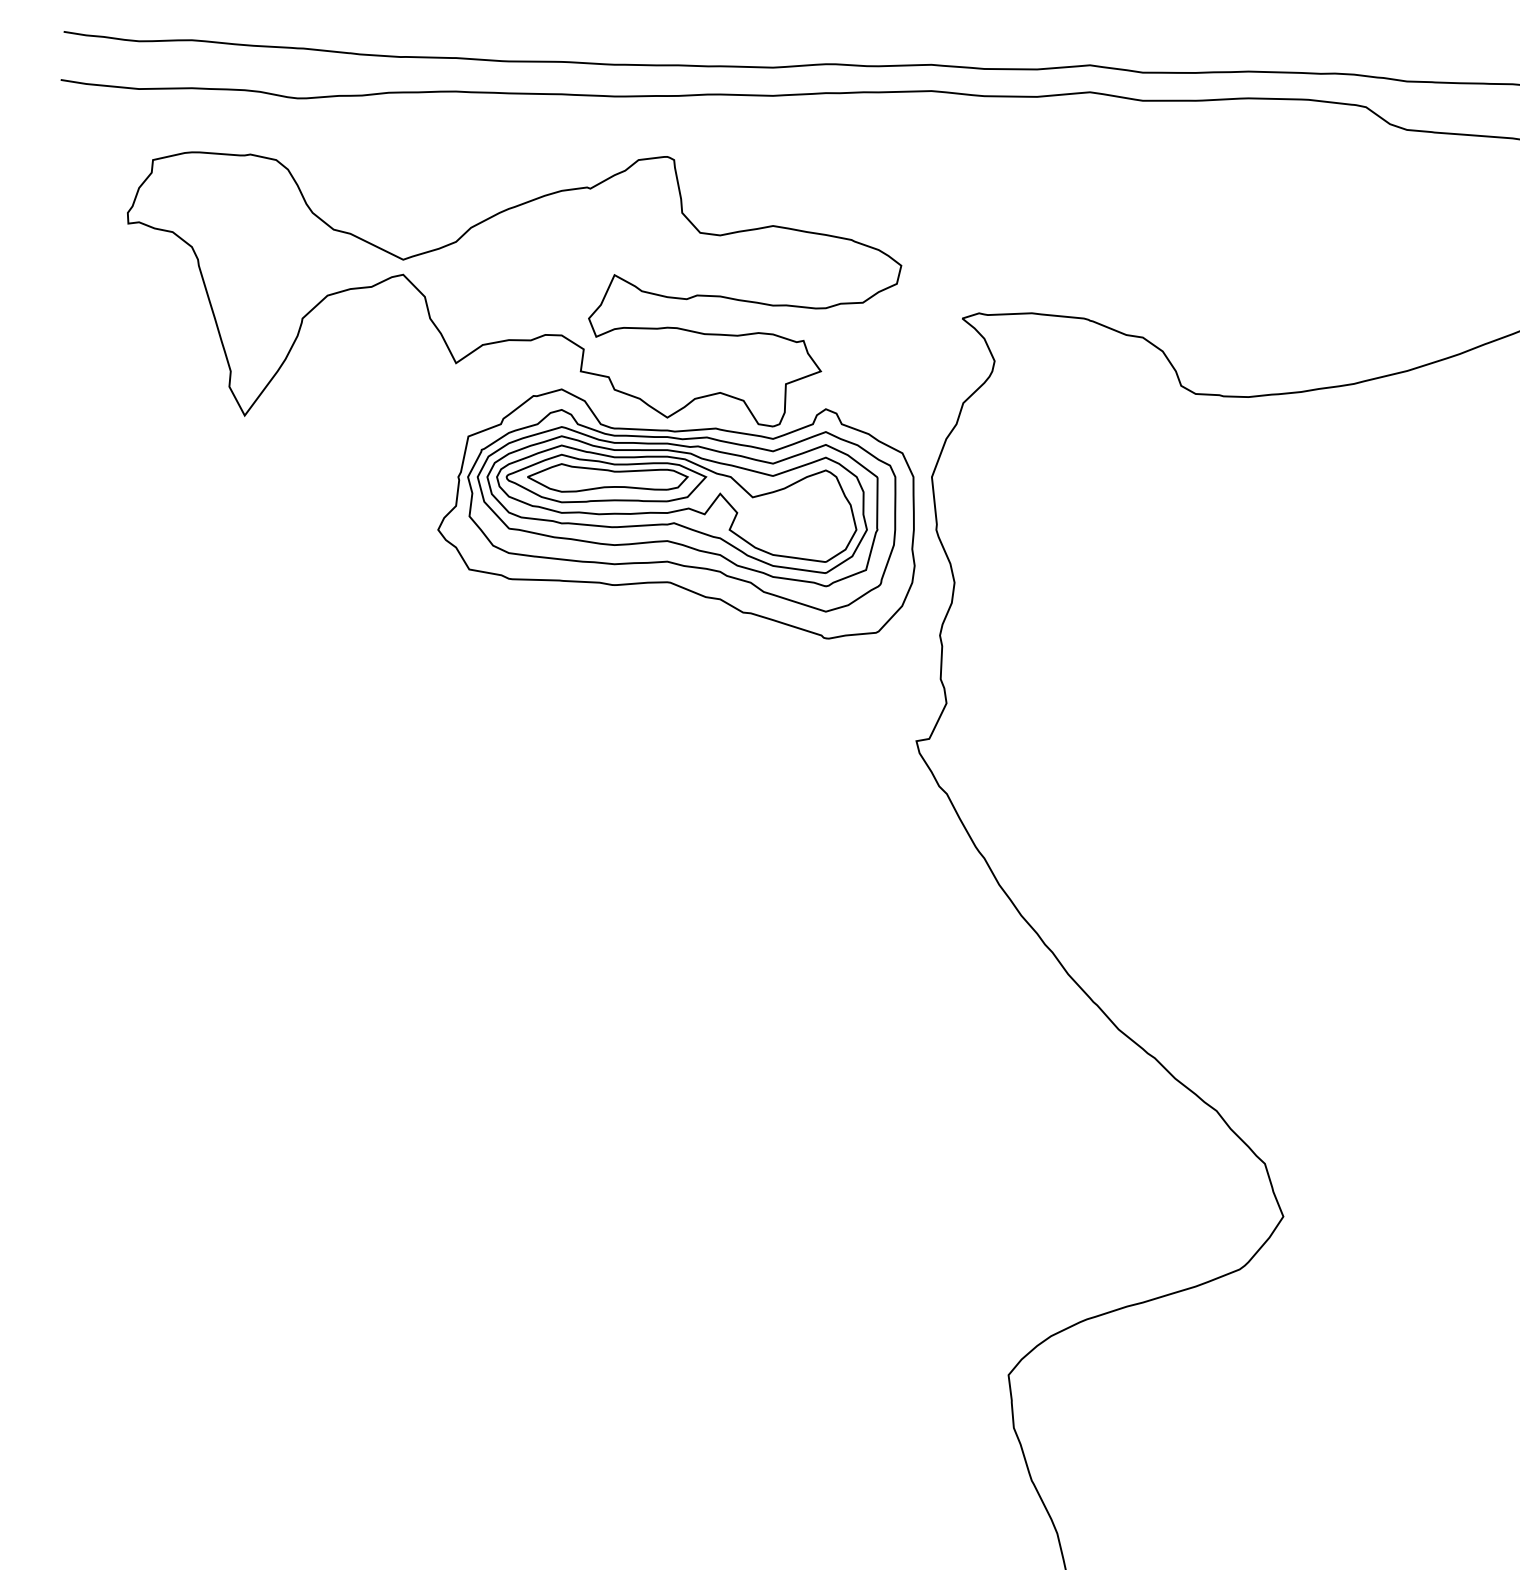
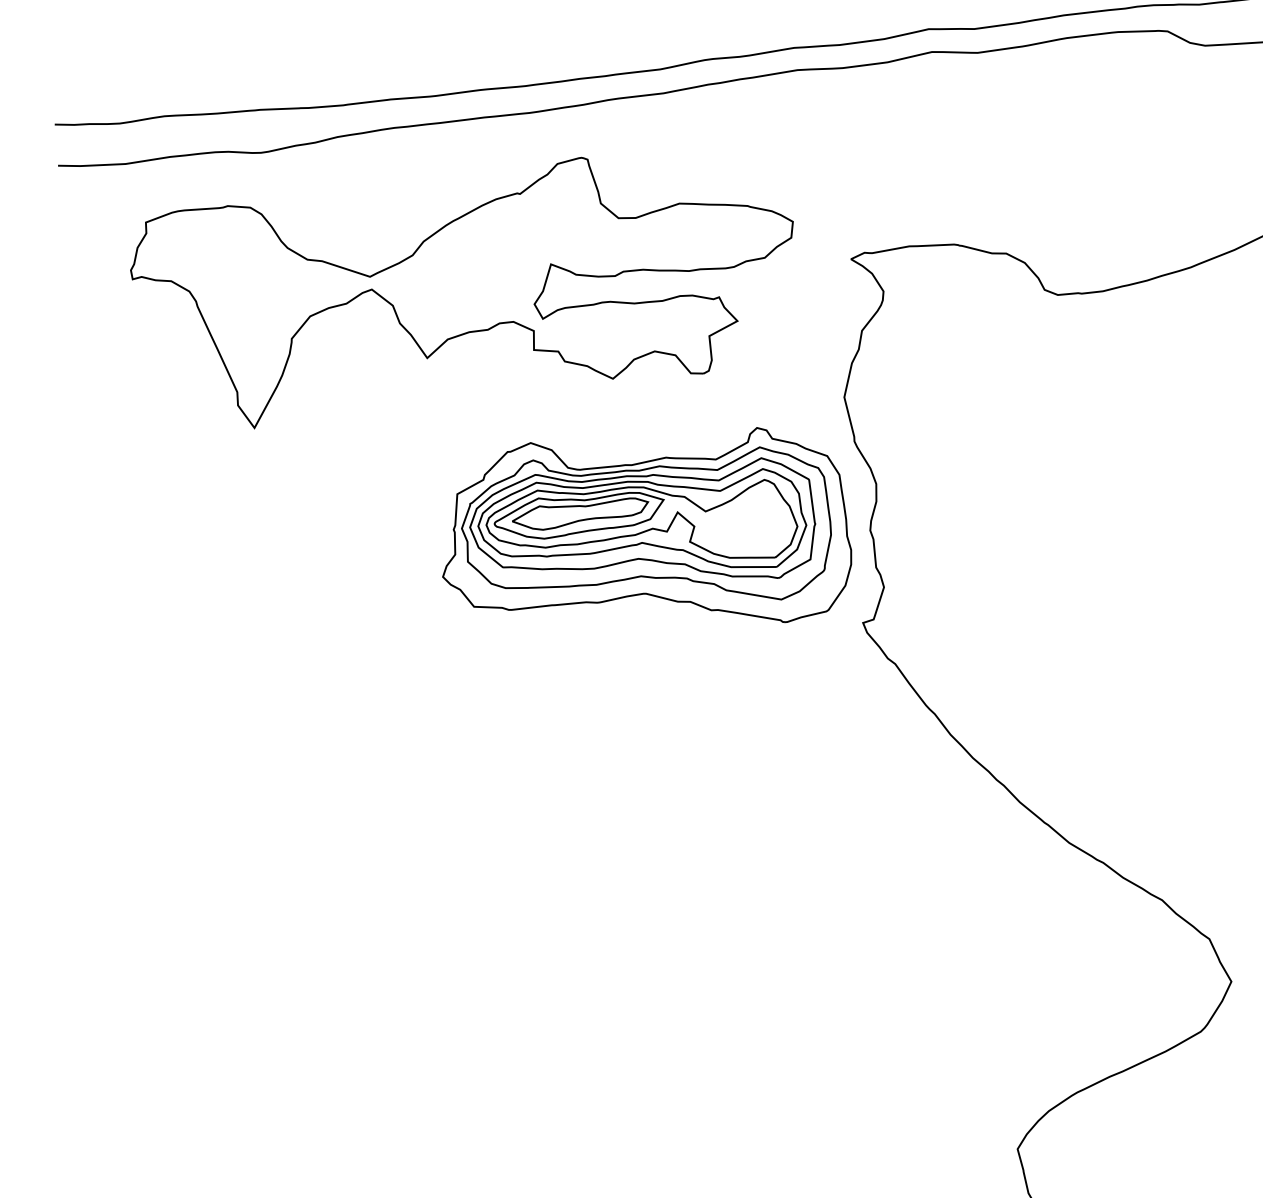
part: (676, 513) -> (642, 534), moved

